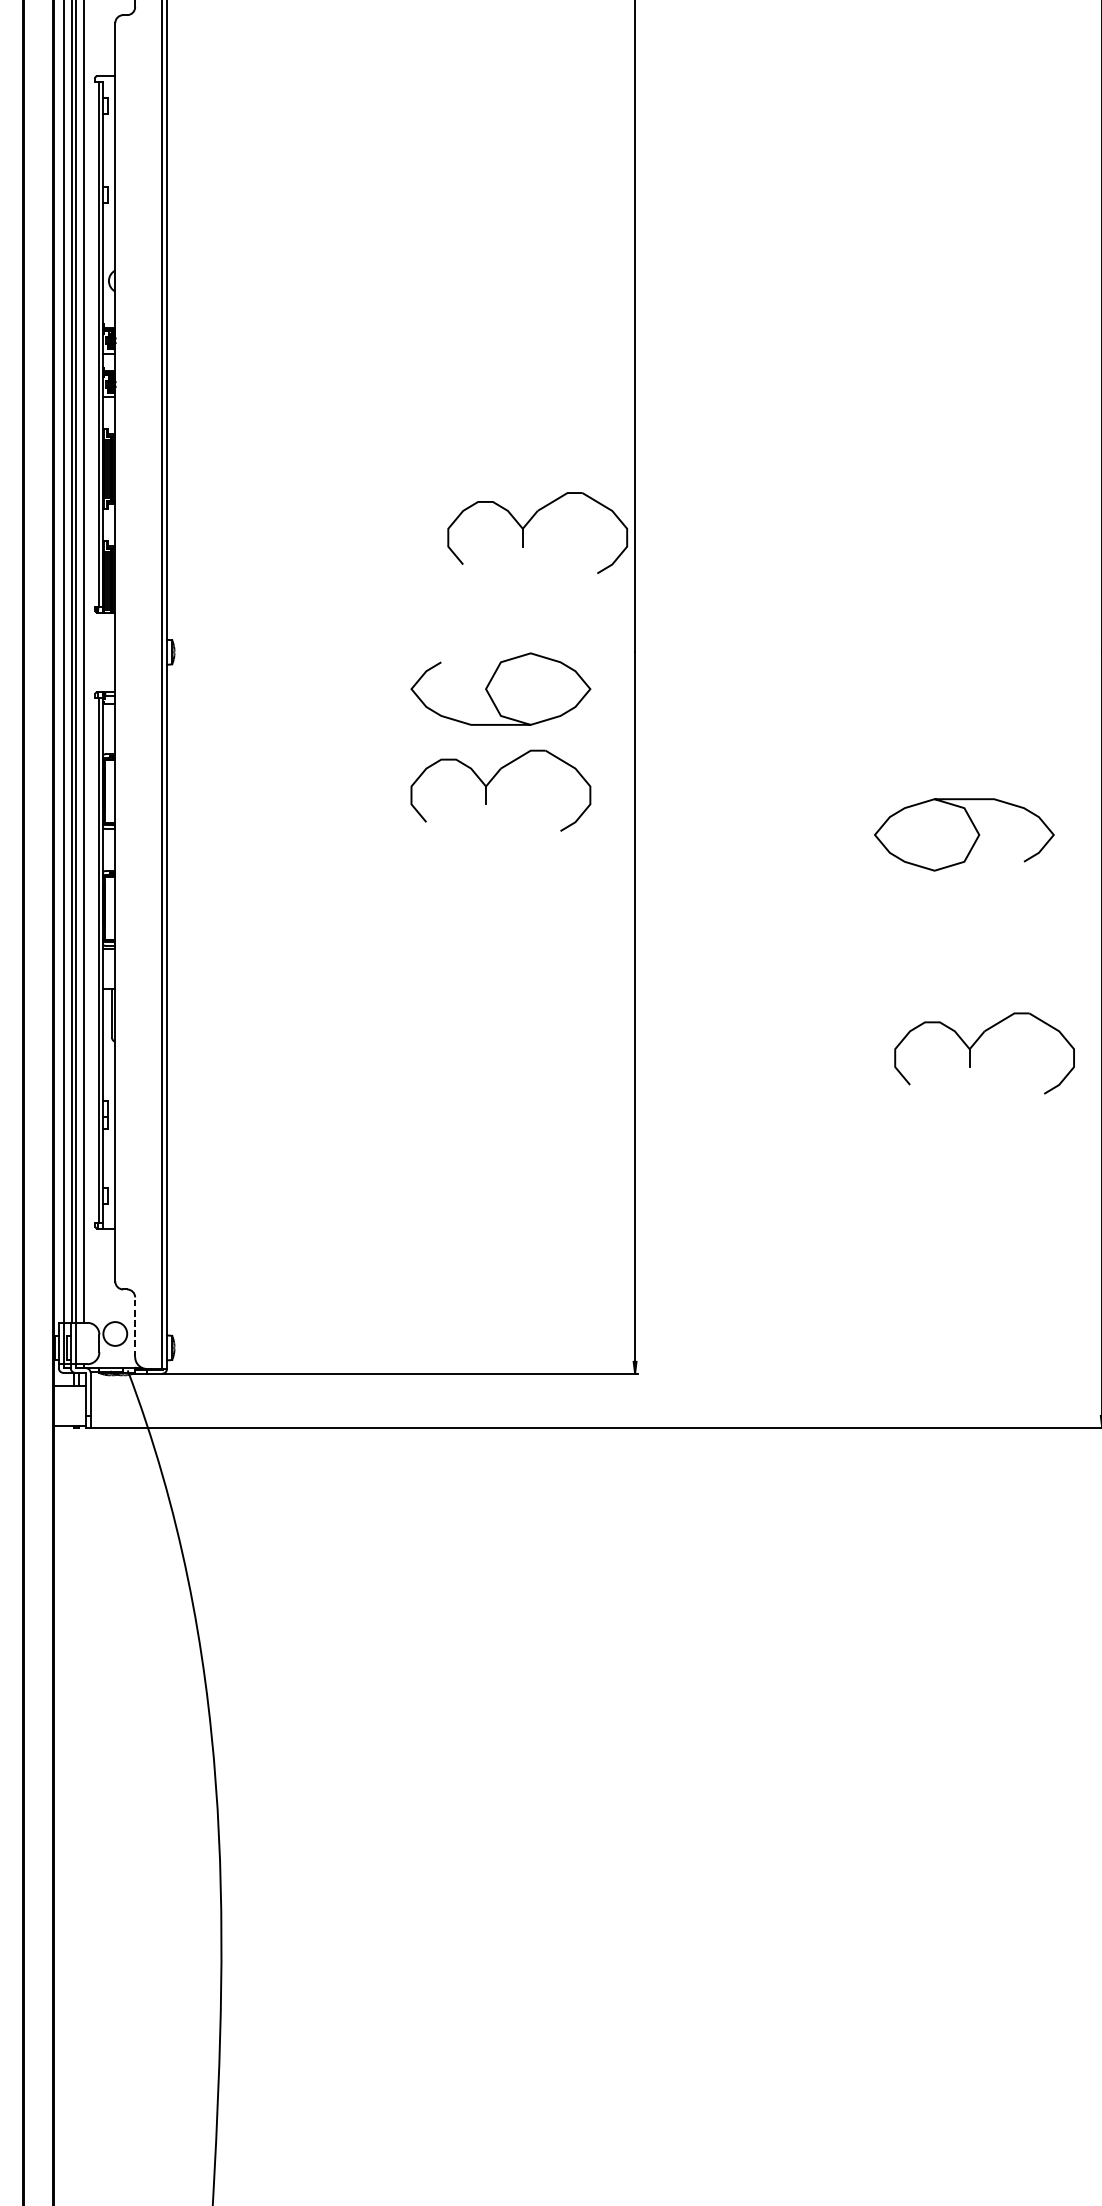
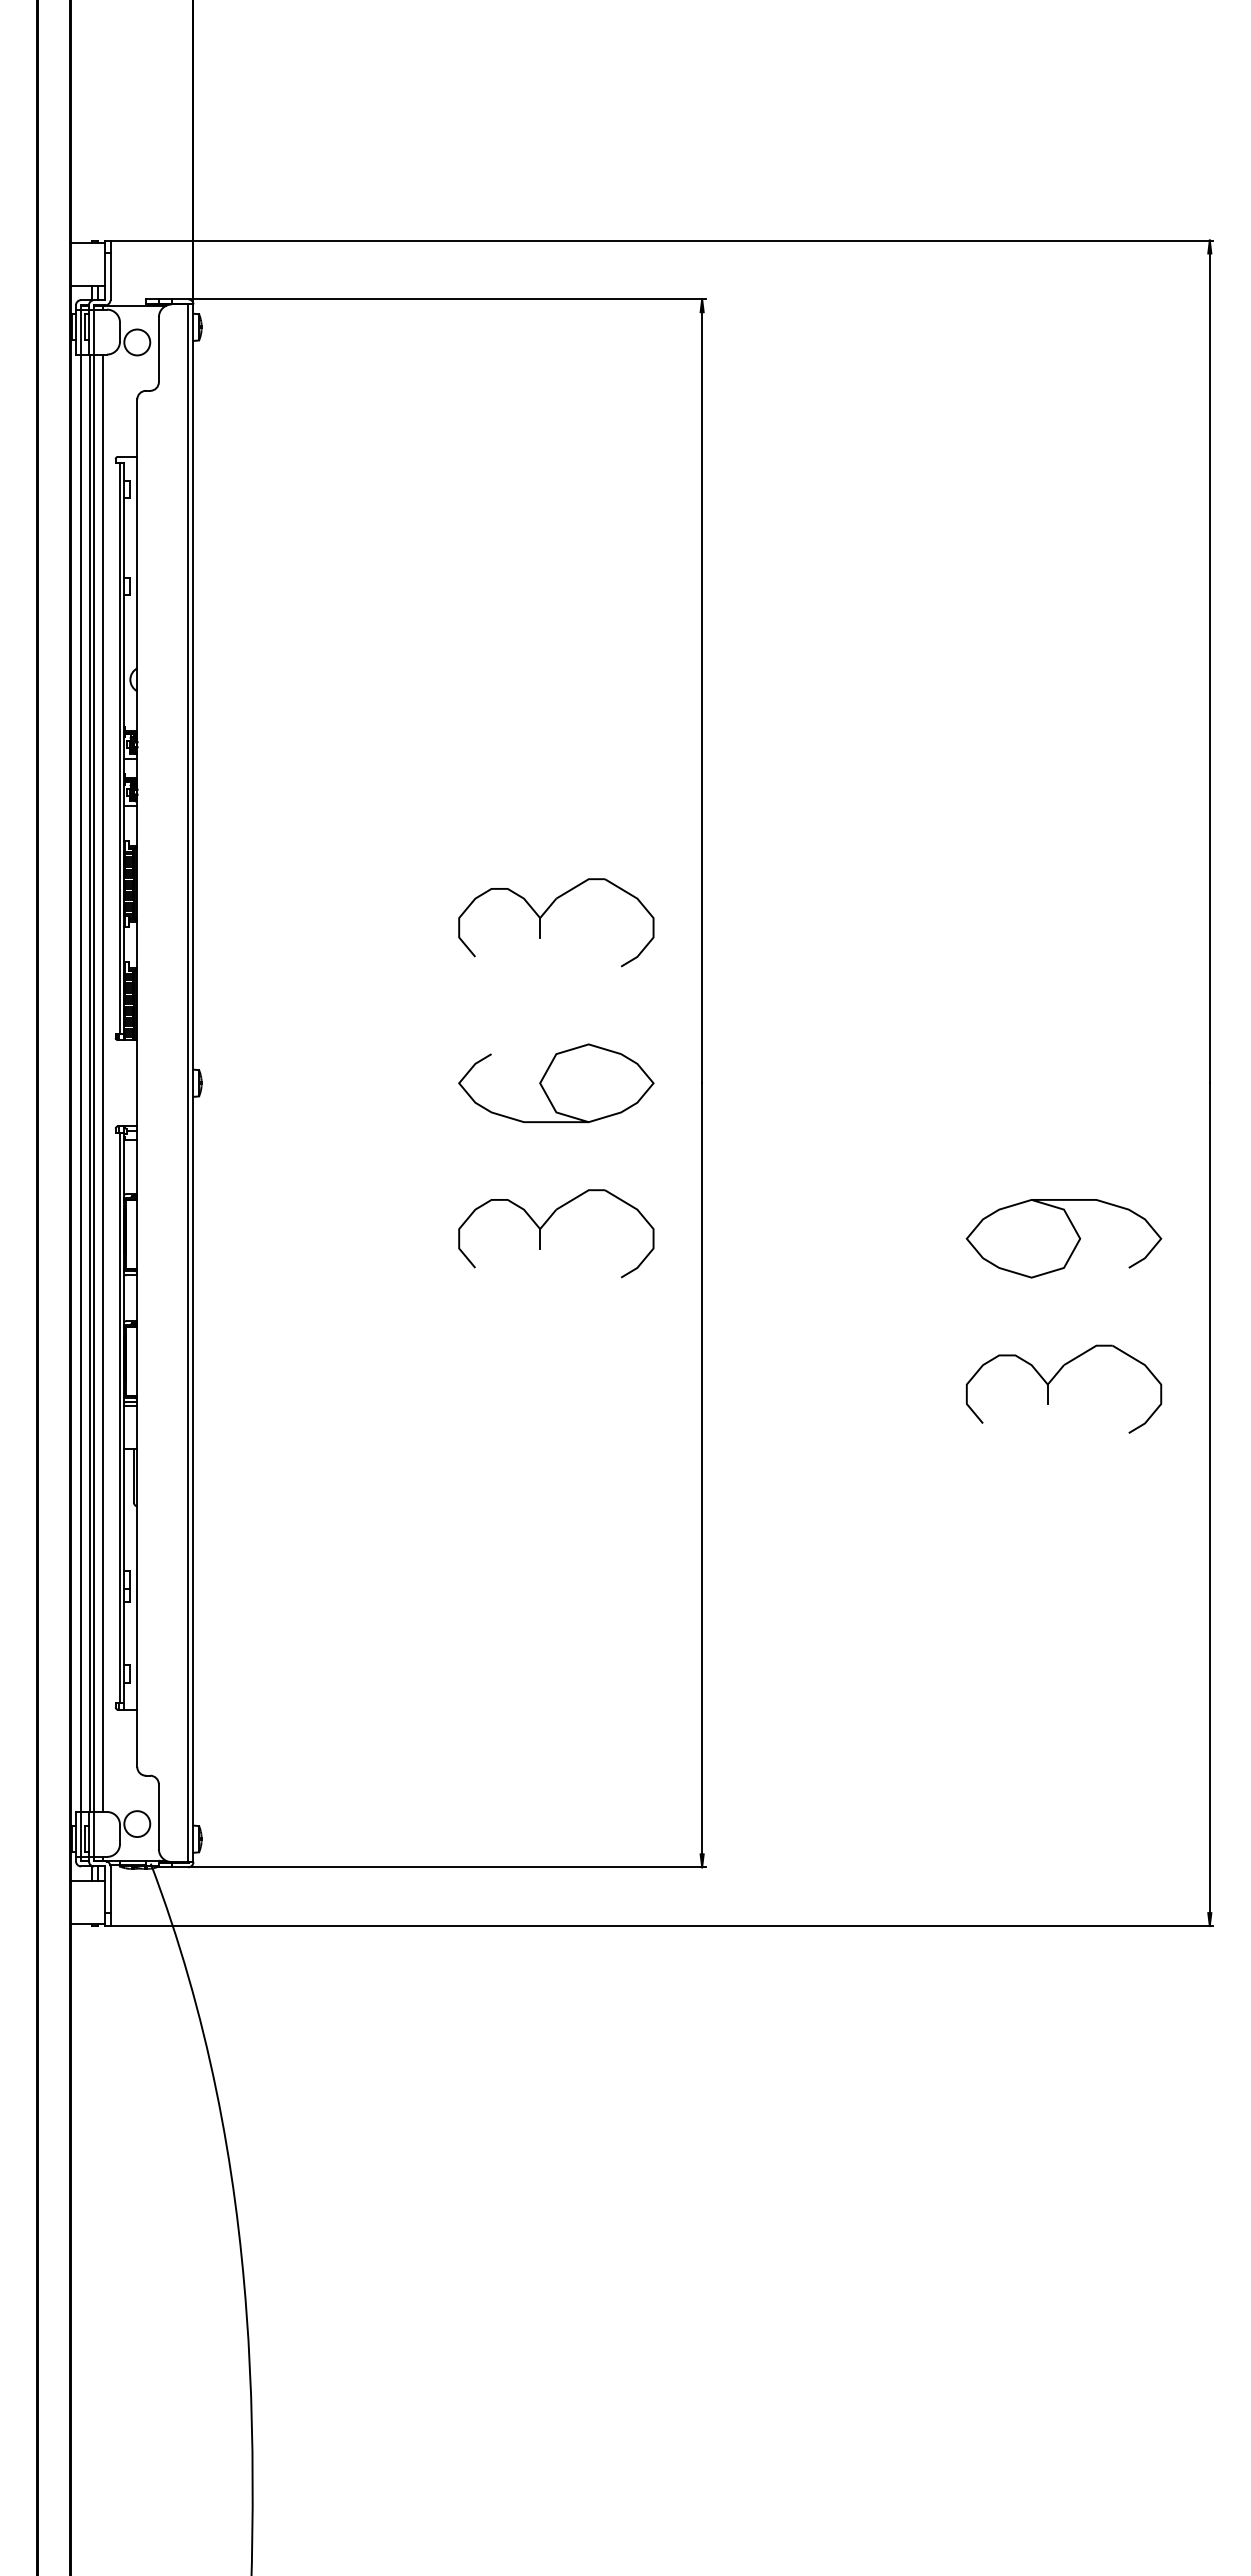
part: (528, 523) -> (546, 912), moved
curve: (490, 693) -> (544, 1088), moved
curve: (974, 829) -> (1075, 1232), moved
part: (975, 1043) -> (1054, 1378), moved
line: (134, 1327) -> (158, 1816), dashed -> solid

